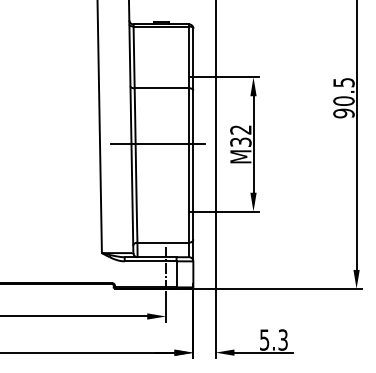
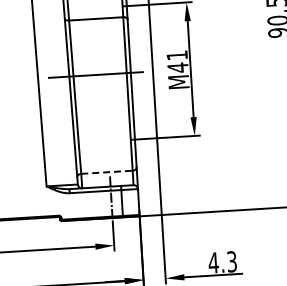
text: (240, 136) -> (177, 62), M32 -> M41
line: (163, 242) -> (107, 172), solid -> dashed
text: (264, 339) -> (213, 262), 5.3 -> 4.3

